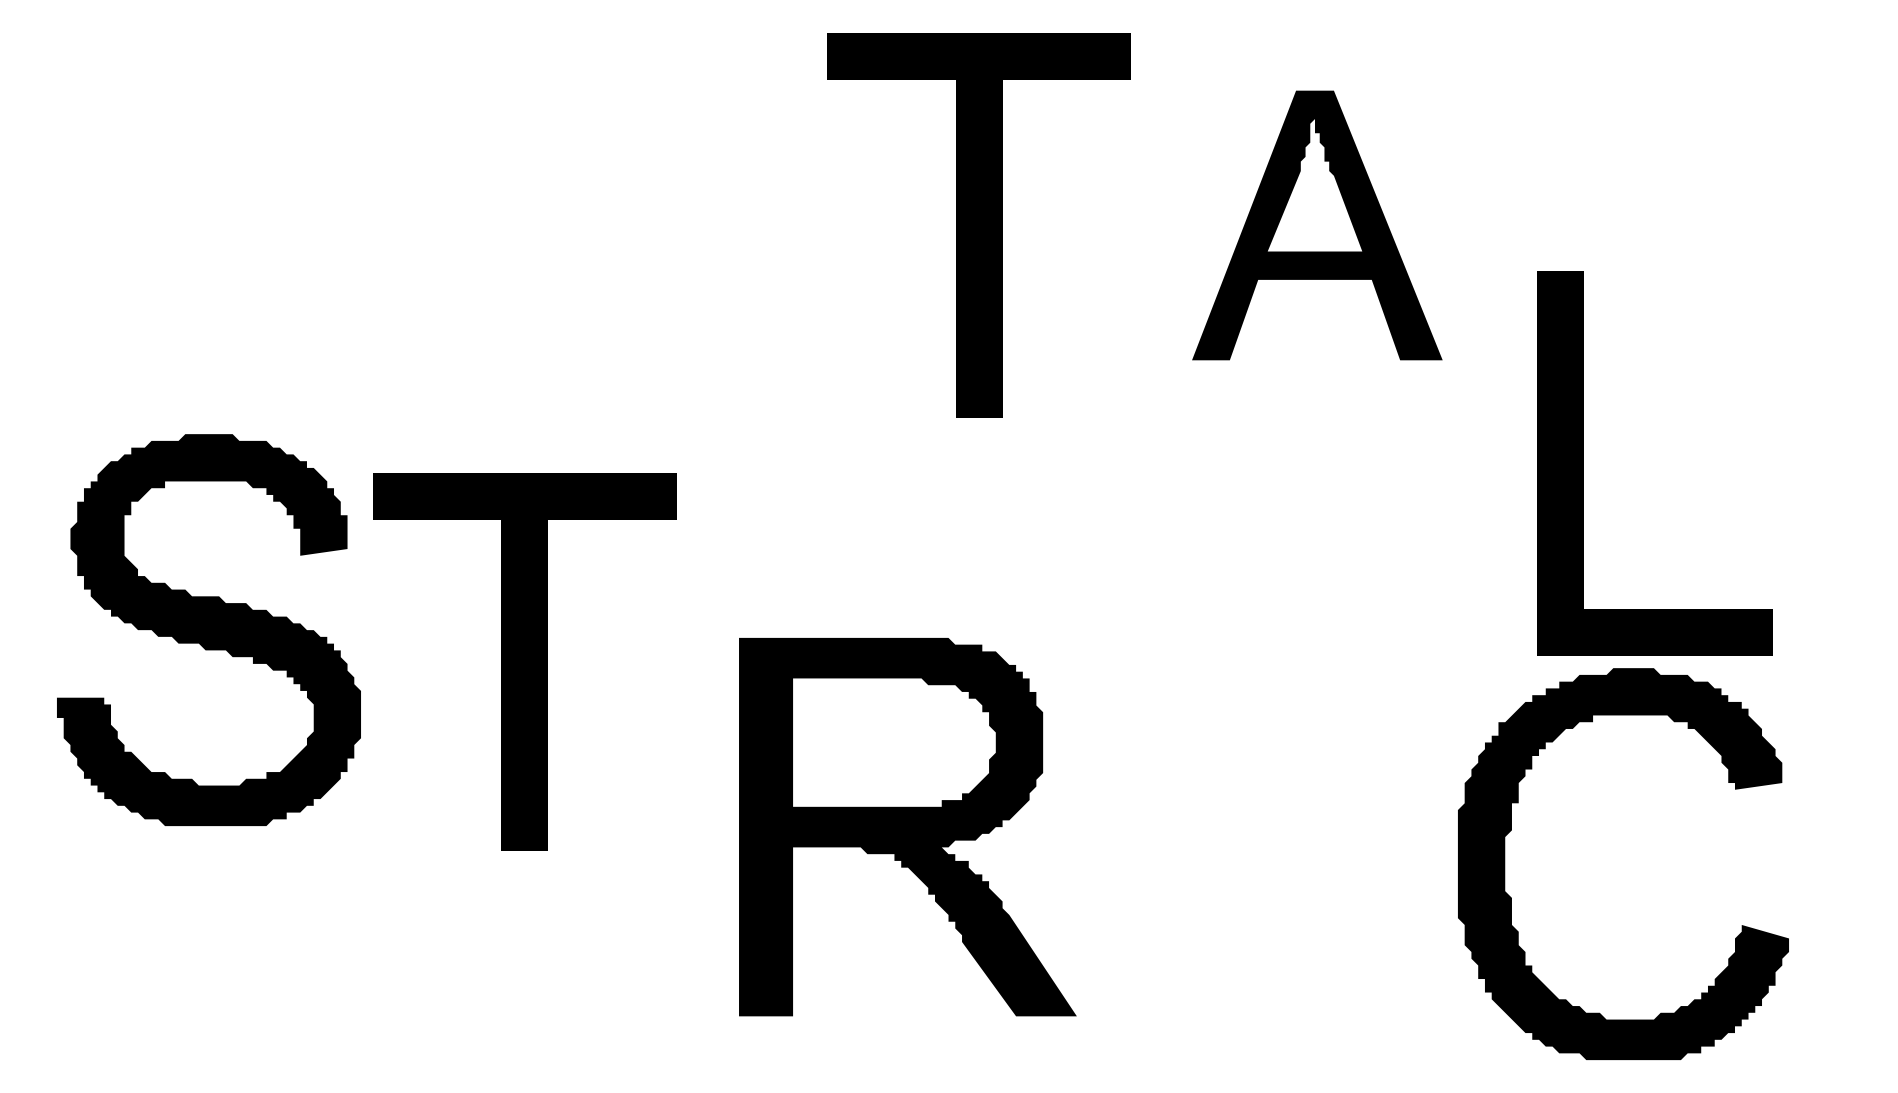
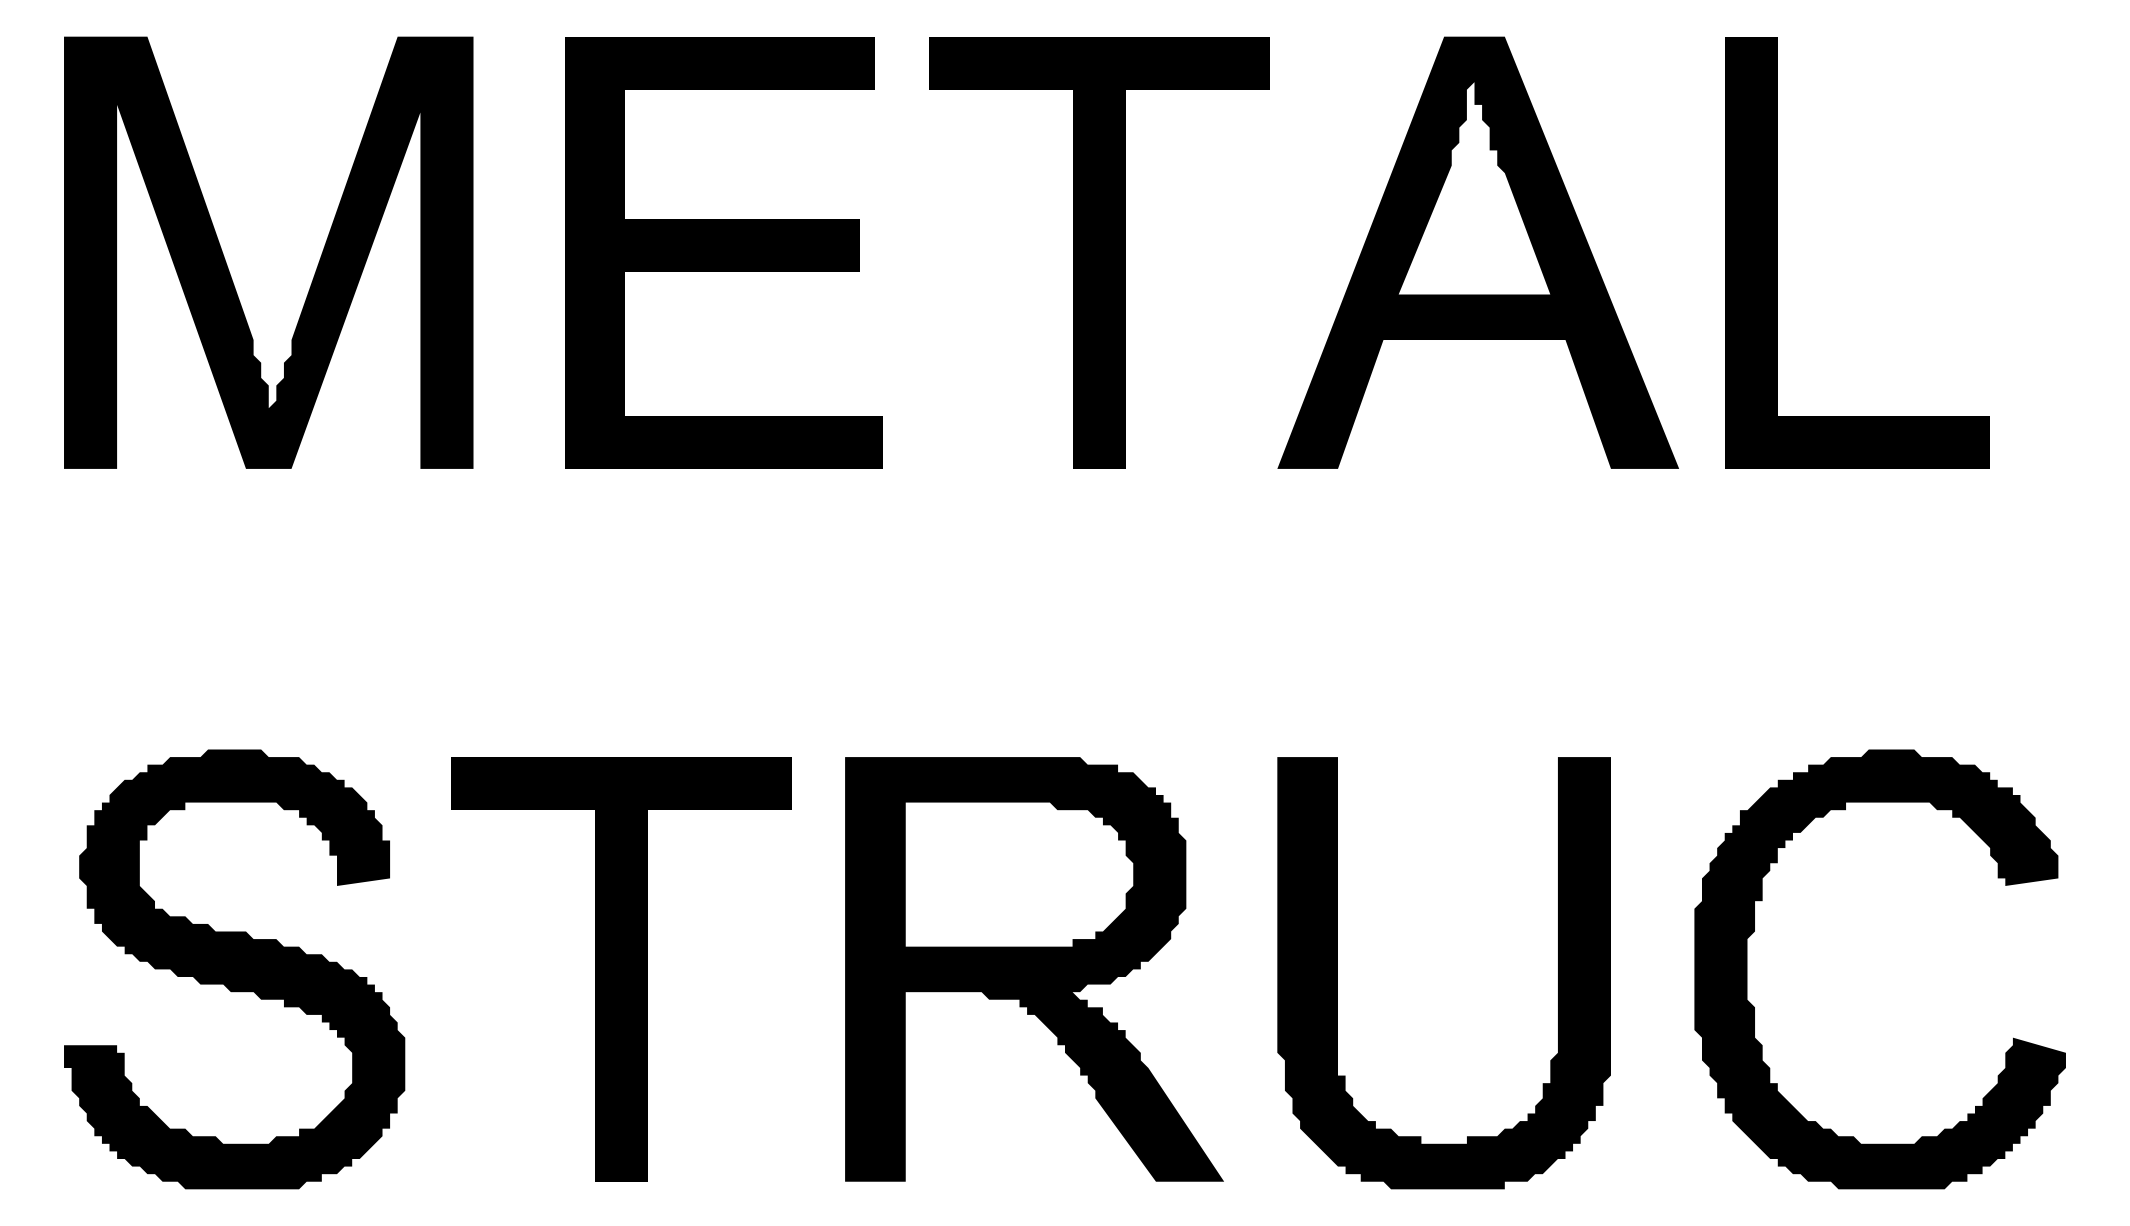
fill: (238, 225) -> (267, 252), added
part: (644, 225) -> (723, 252), added
part: (1317, 225) -> (1478, 252), size x1.43
part: (1583, 463) -> (1776, 252), moved
part: (208, 629) -> (234, 968), moved
part: (524, 661) -> (621, 968), moved
part: (907, 827) -> (1034, 969), moved
part: (1511, 830) -> (1754, 931), moved
fill: (1286, 867) -> (1443, 973), added

